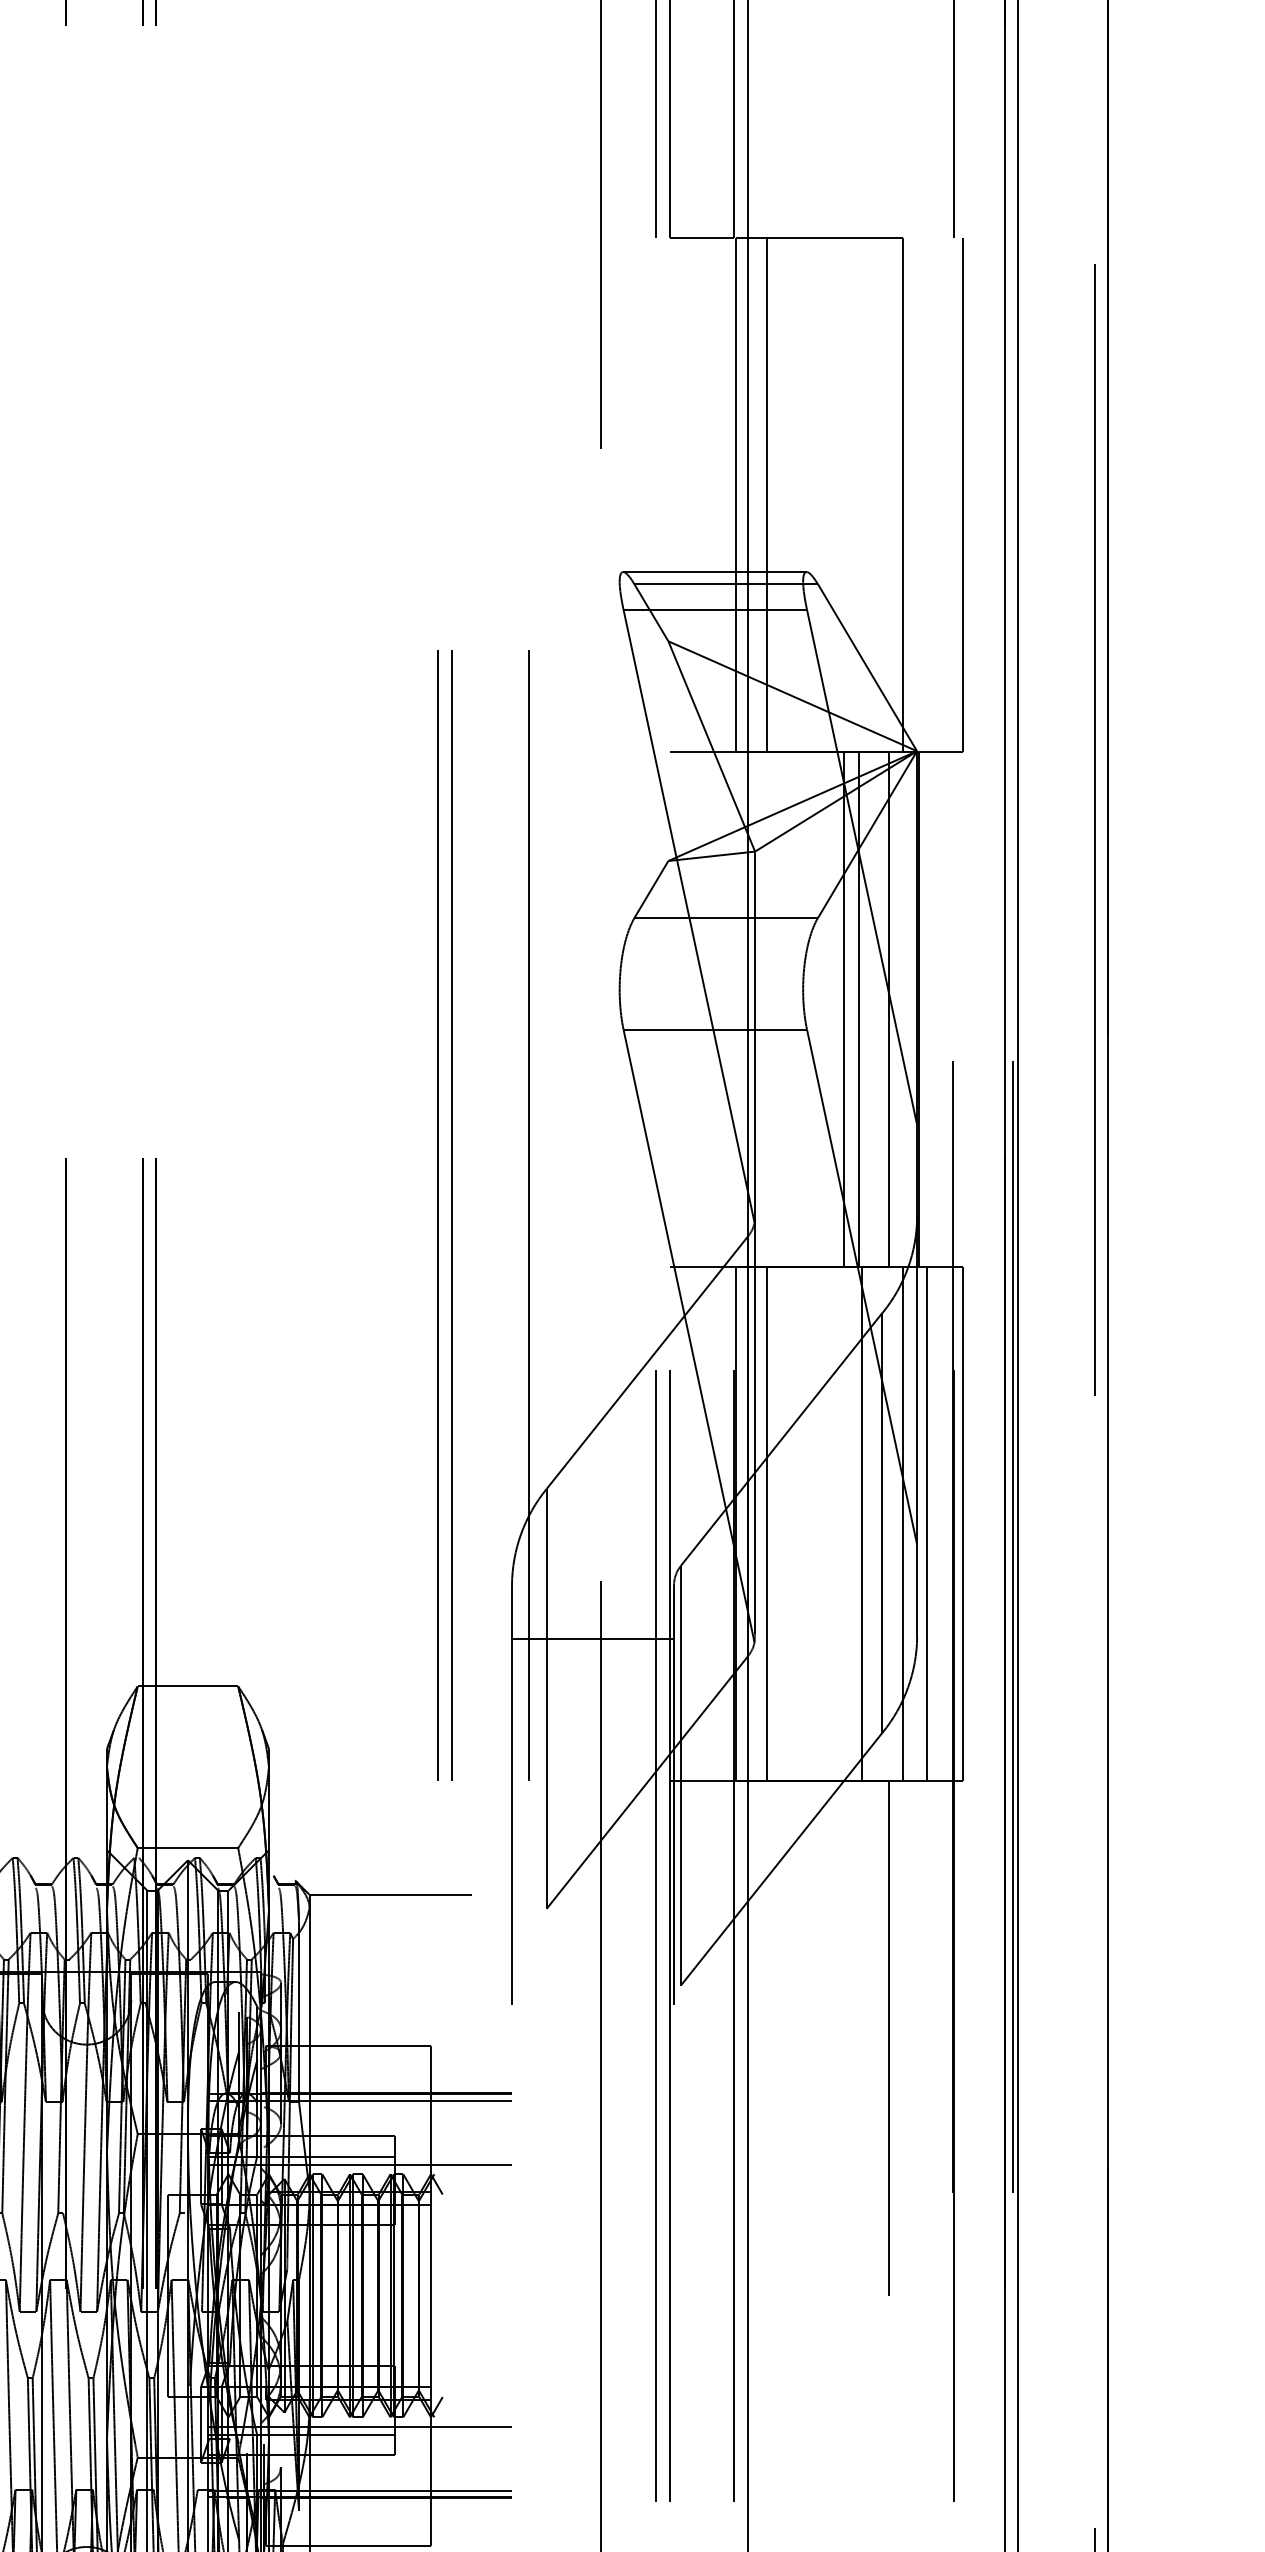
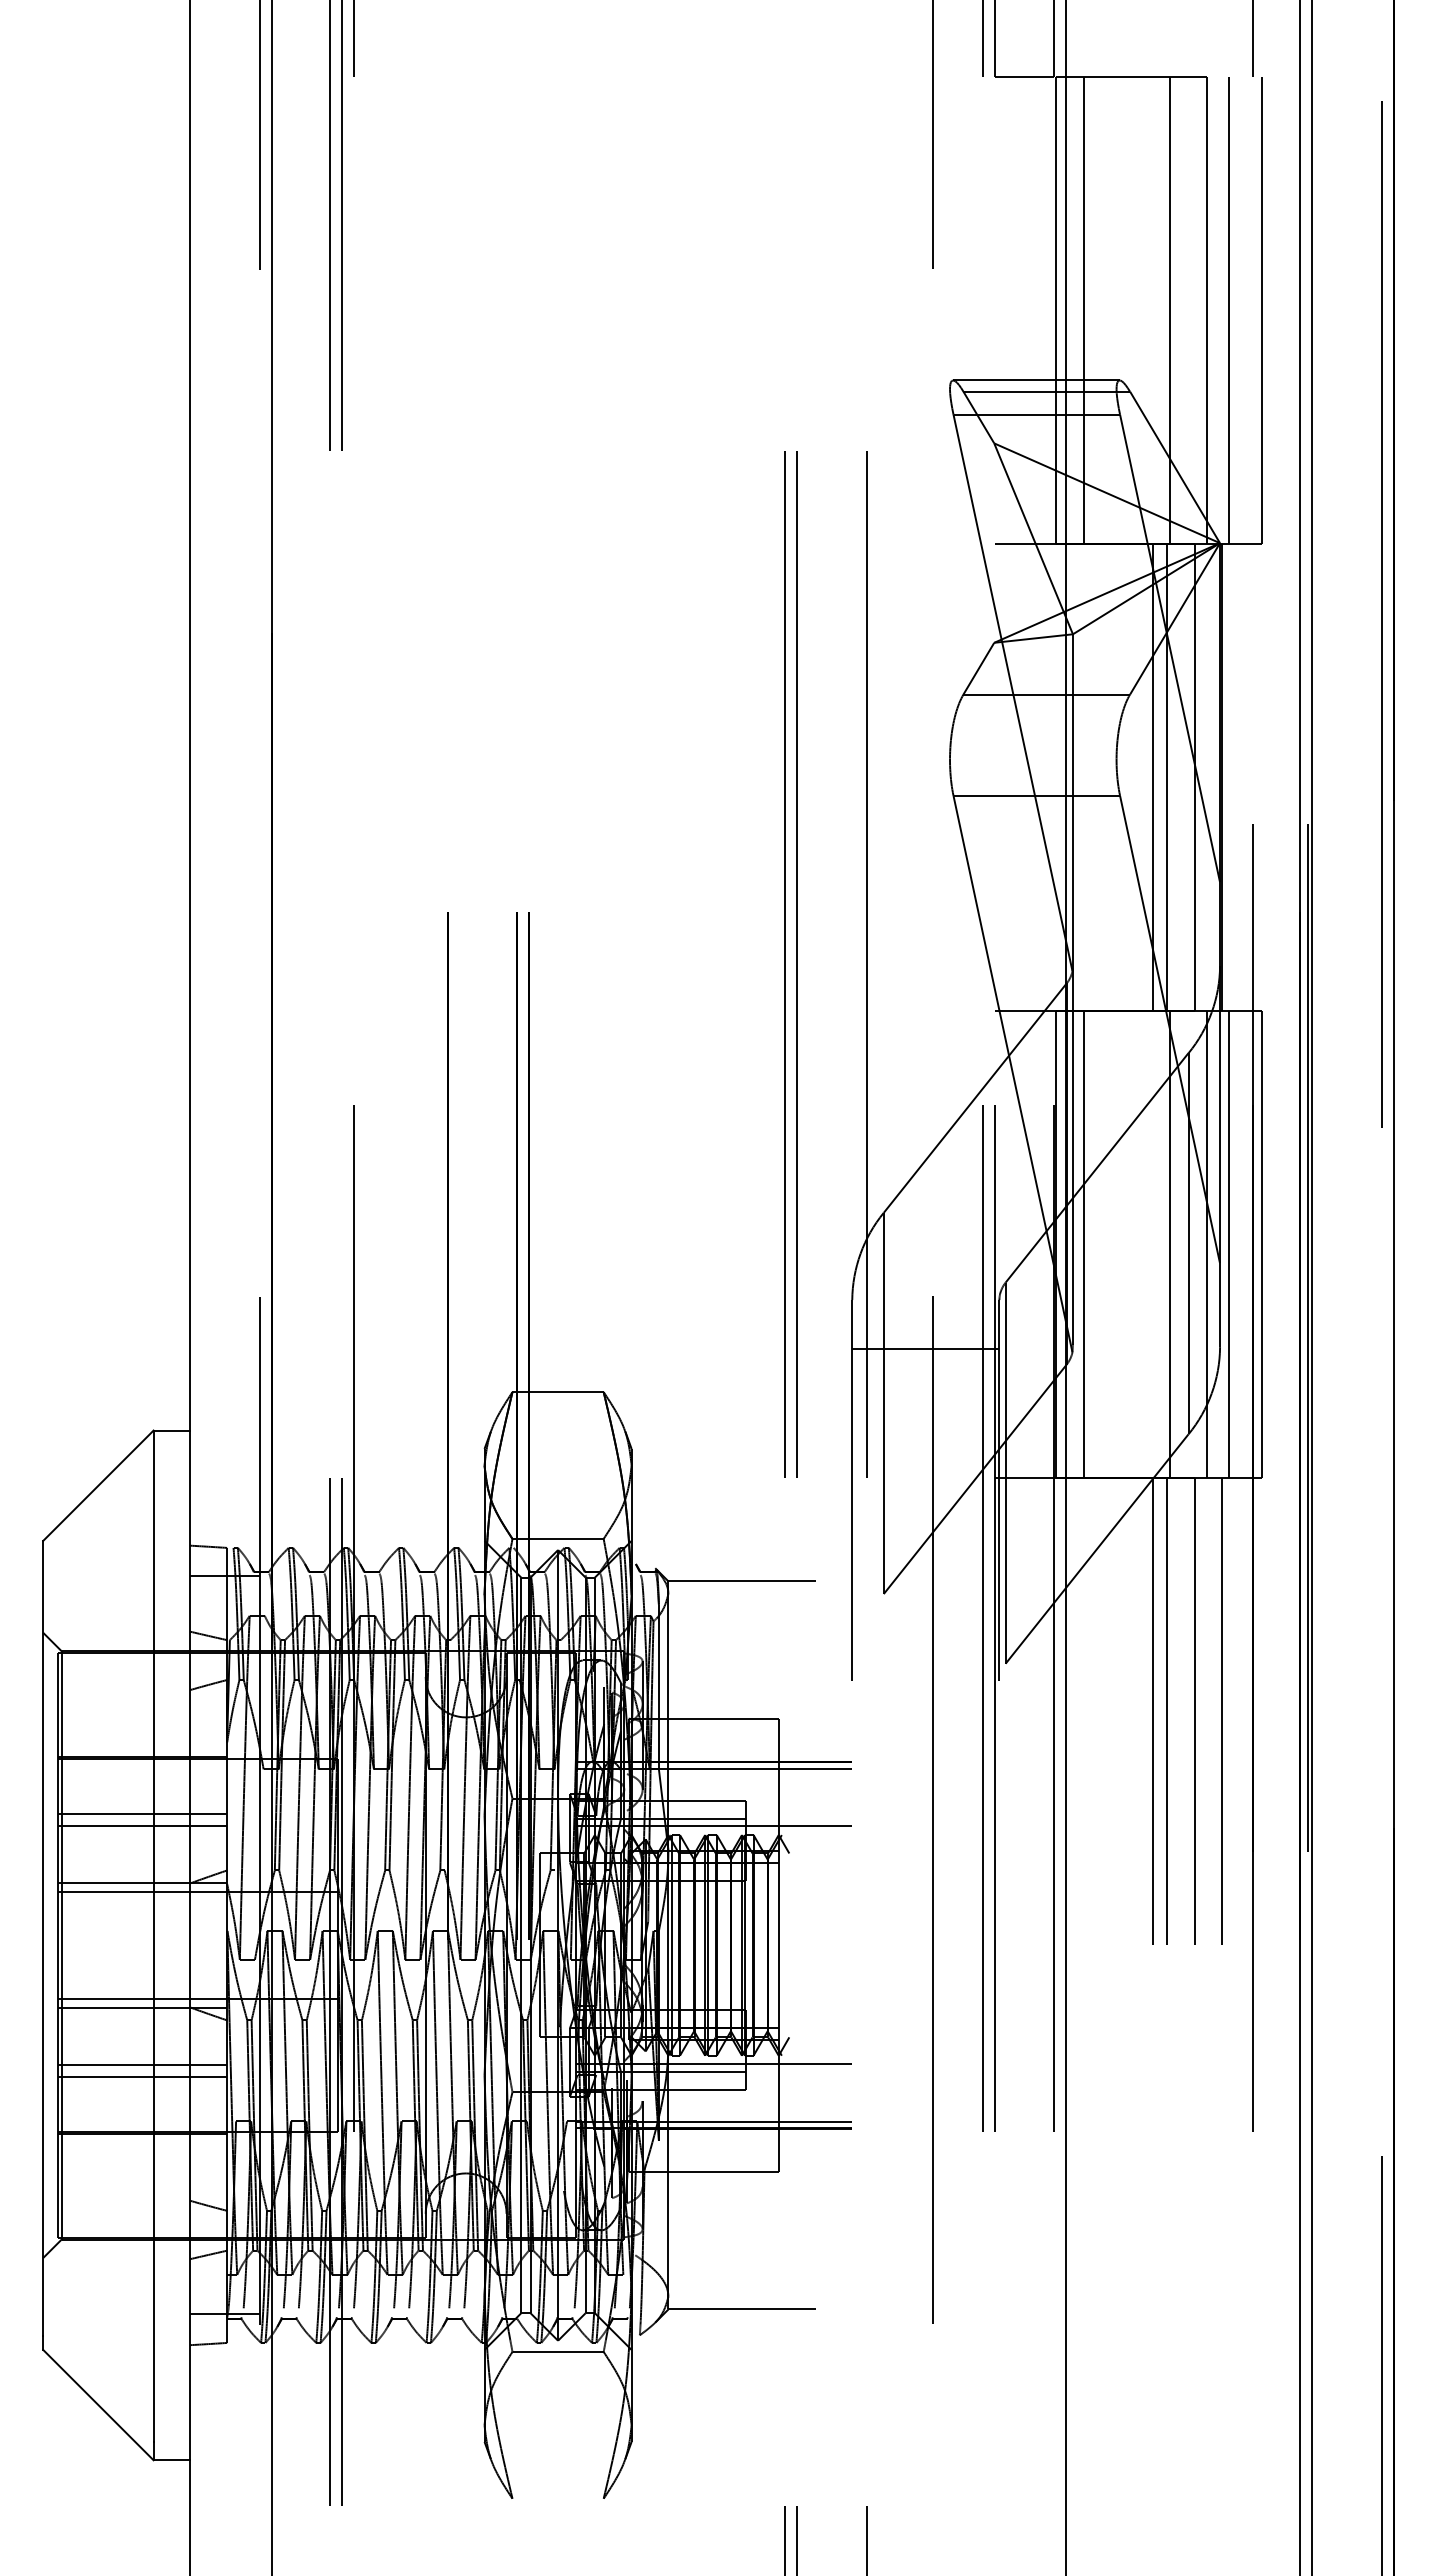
line: (862, 494) -> (1170, 310), added
line: (926, 494) -> (1228, 310), added
line: (843, 2038) -> (1153, 1711), added
line: (858, 2038) -> (1166, 1711), added
line: (918, 2038) -> (1221, 1711), added

